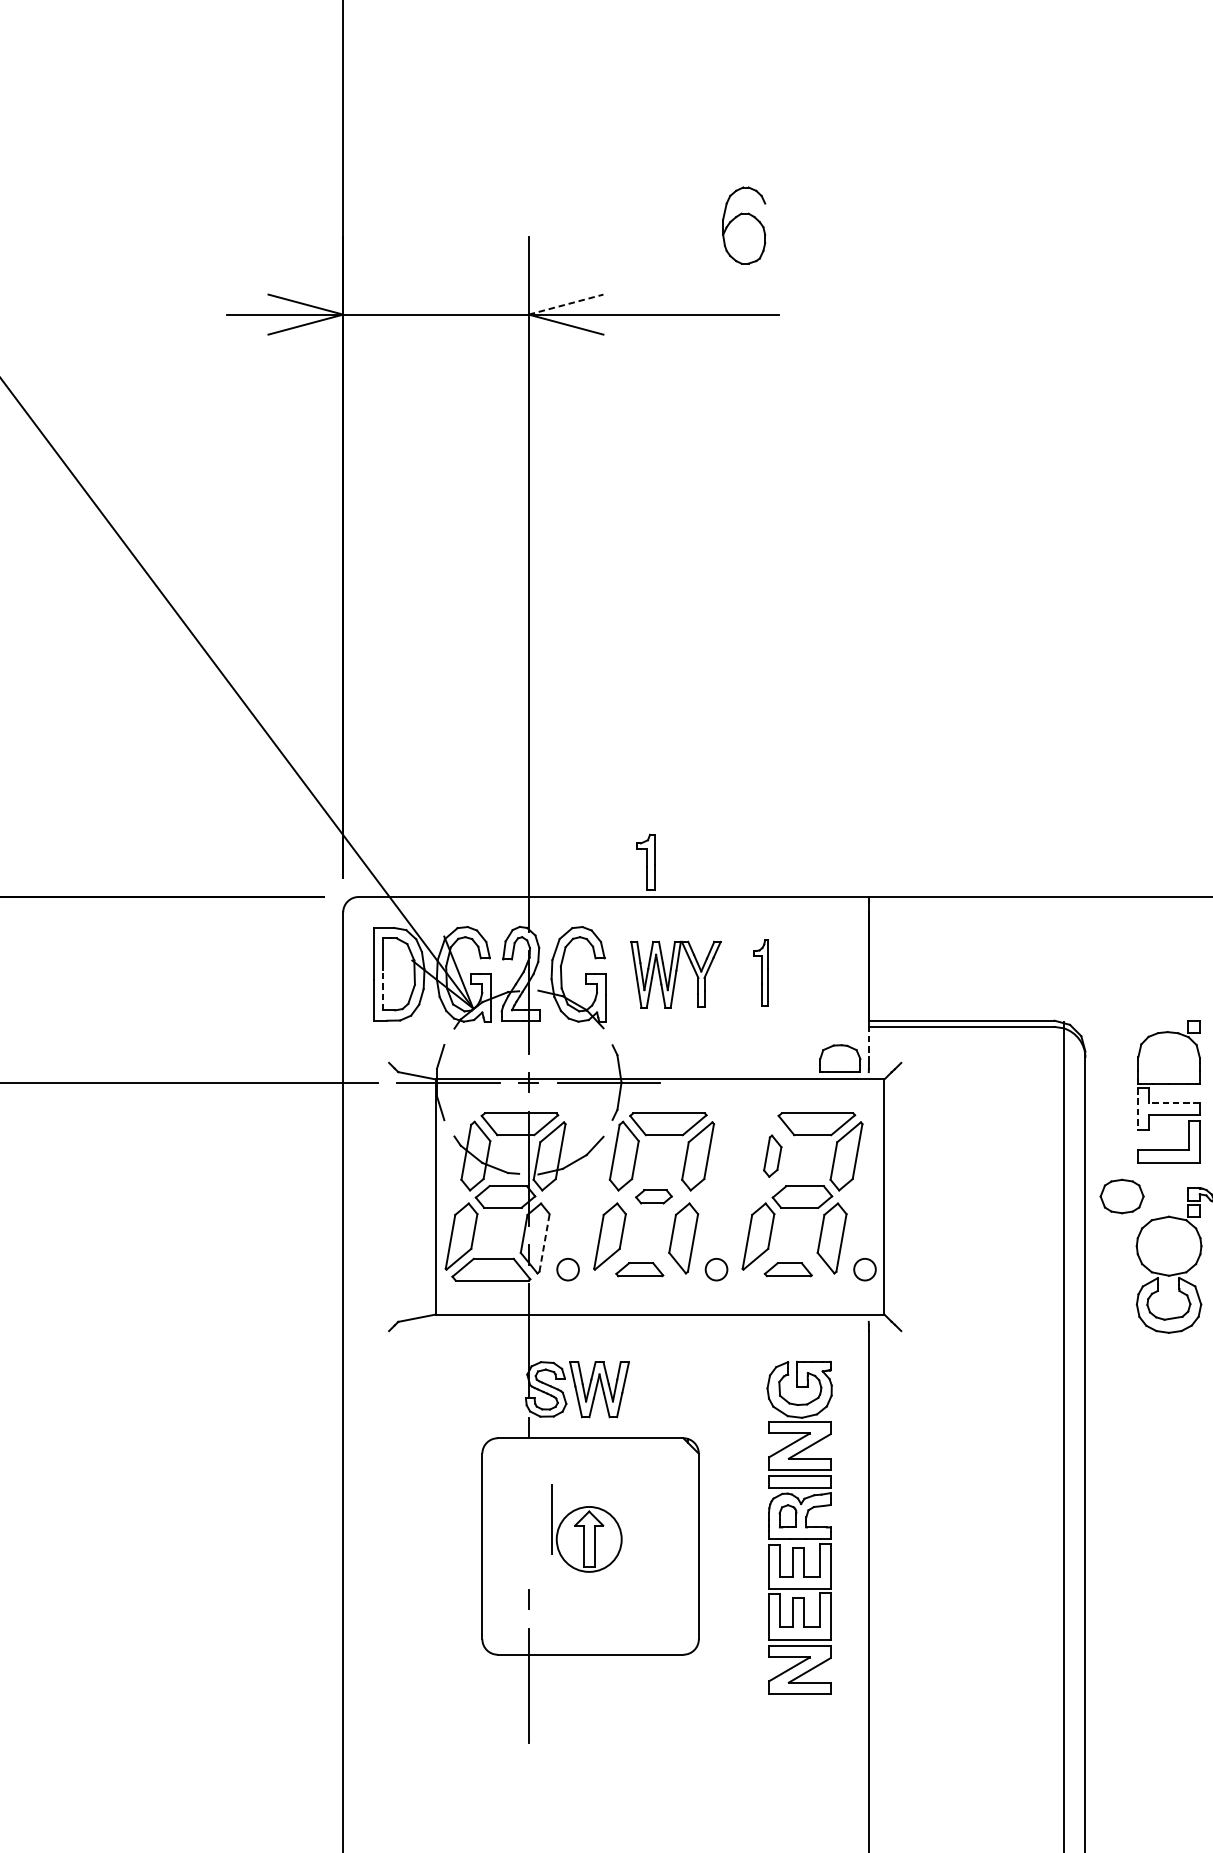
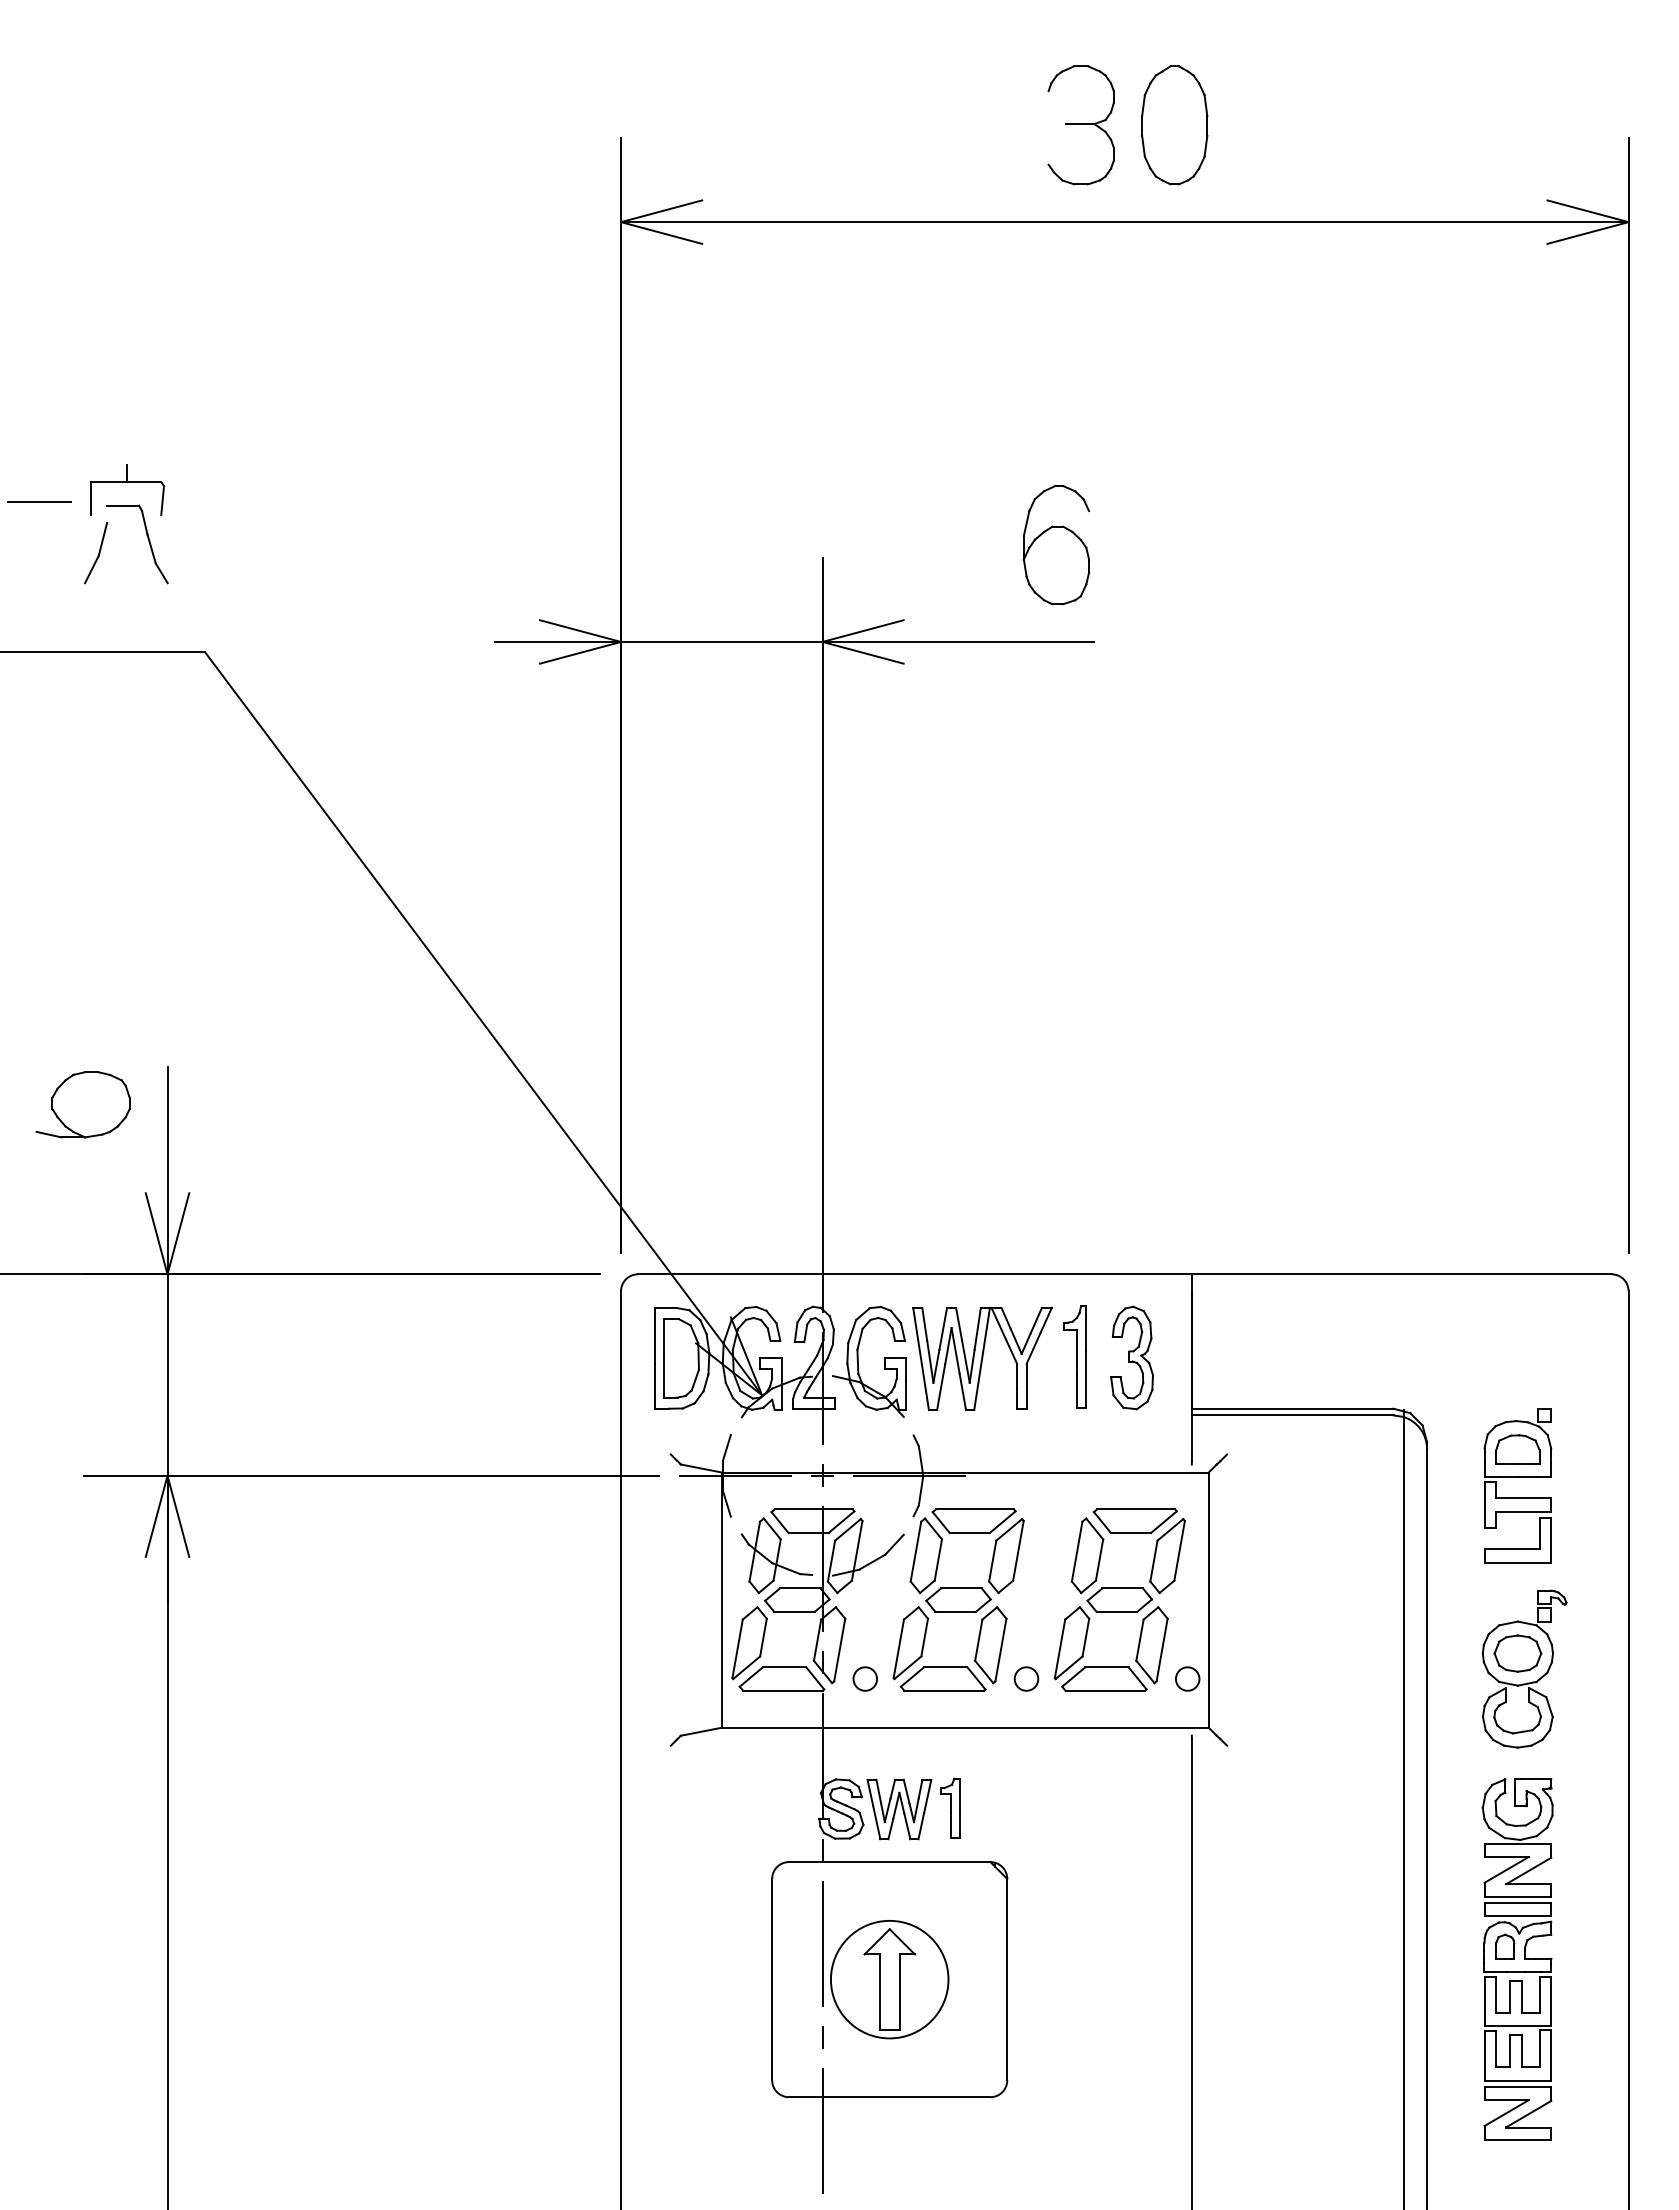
part: (744, 225) -> (1056, 545), size x1.43
line: (566, 304) -> (863, 631), dashed -> solid
part: (646, 861) -> (950, 1807), moved
part: (760, 972) -> (1074, 1356), size x1.43
part: (813, 973) -> (1131, 1357), added
part: (676, 974) -> (982, 1358), size x1.43
line: (383, 990) -> (664, 1375), dashed -> solid
line: (868, 1044) -> (1191, 1434), dashed -> solid
part: (839, 1058) -> (1517, 1449), moved
line: (1174, 1103) -> (1523, 1498), dashed -> solid
line: (1138, 1108) -> (1484, 1504), dashed -> solid
part: (772, 1155) -> (1087, 1555), size x1.67
part: (653, 1196) -> (958, 1599), size x1.67
part: (1121, 1196) -> (1517, 1653), moved
line: (544, 1243) -> (839, 1650), dashed -> solid
part: (639, 1269) -> (942, 1678), size x1.67
part: (788, 1269) -> (1104, 1678), size x1.67
part: (799, 1527) -> (1517, 1959), moved
part: (586, 1528) -> (885, 1960), size x1.67

